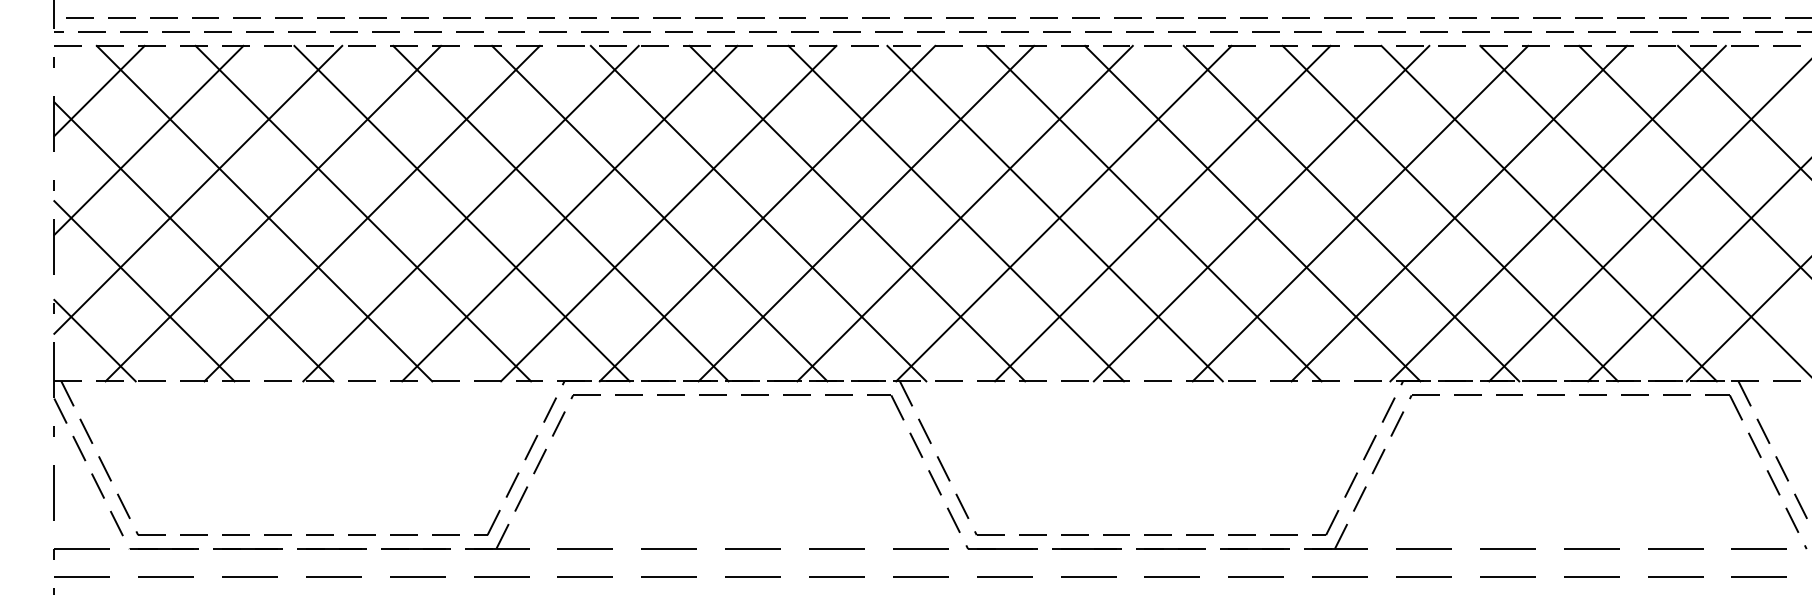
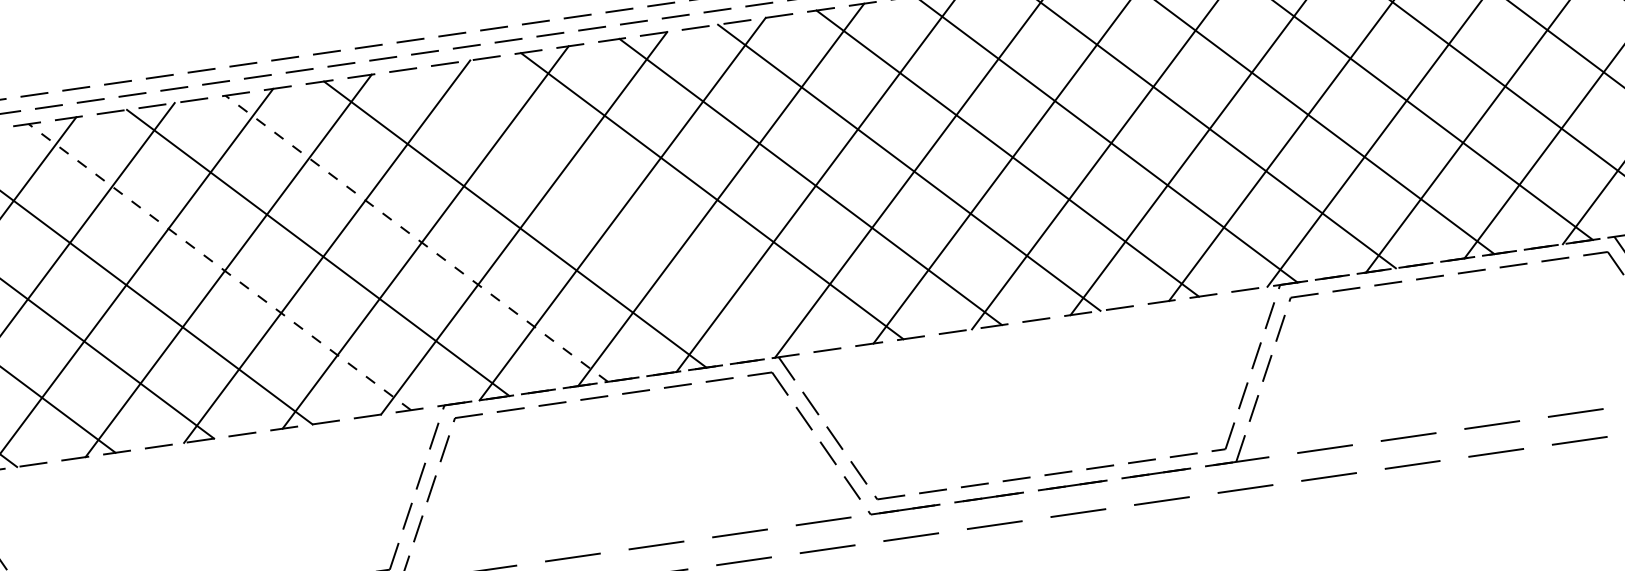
line: (363, 213) -> (219, 266), solid -> dashed
line: (560, 213) -> (416, 238), solid -> dashed
line: (758, 213) -> (613, 210), removed

